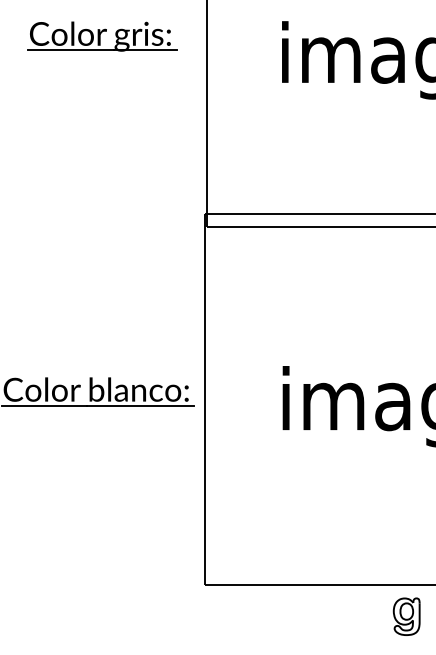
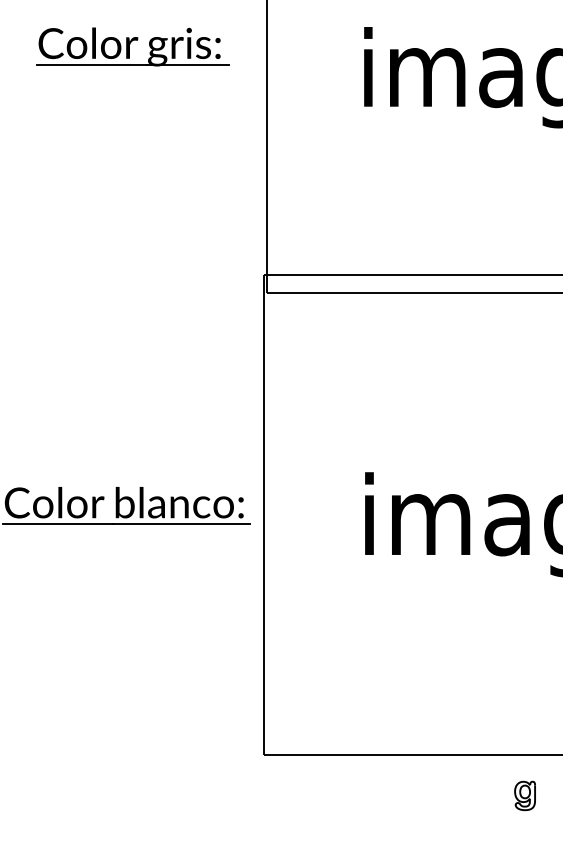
part: (406, 616) -> (524, 795), size x0.6

